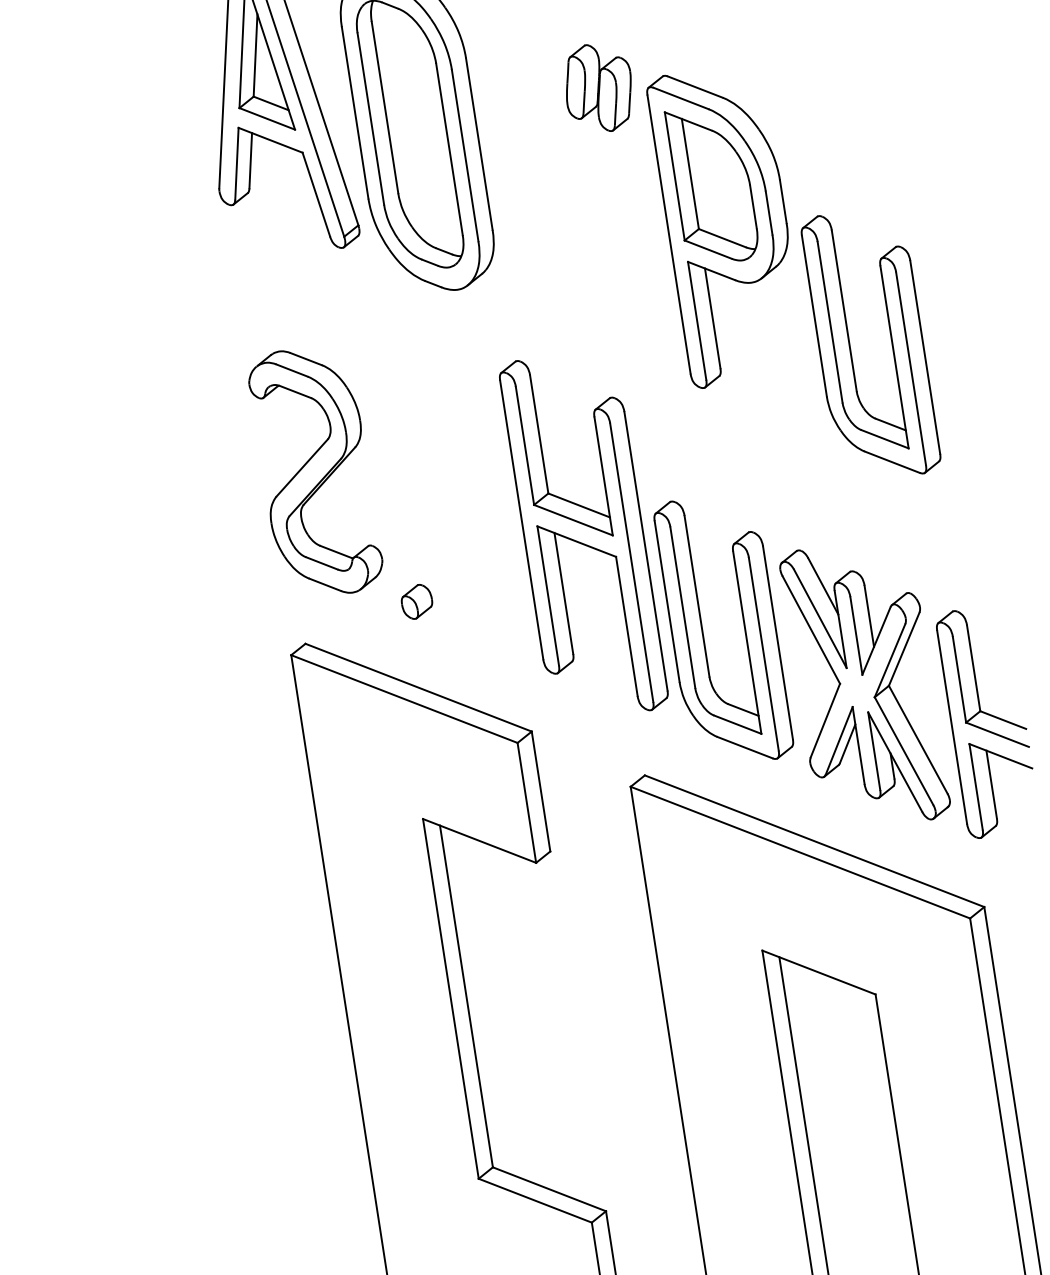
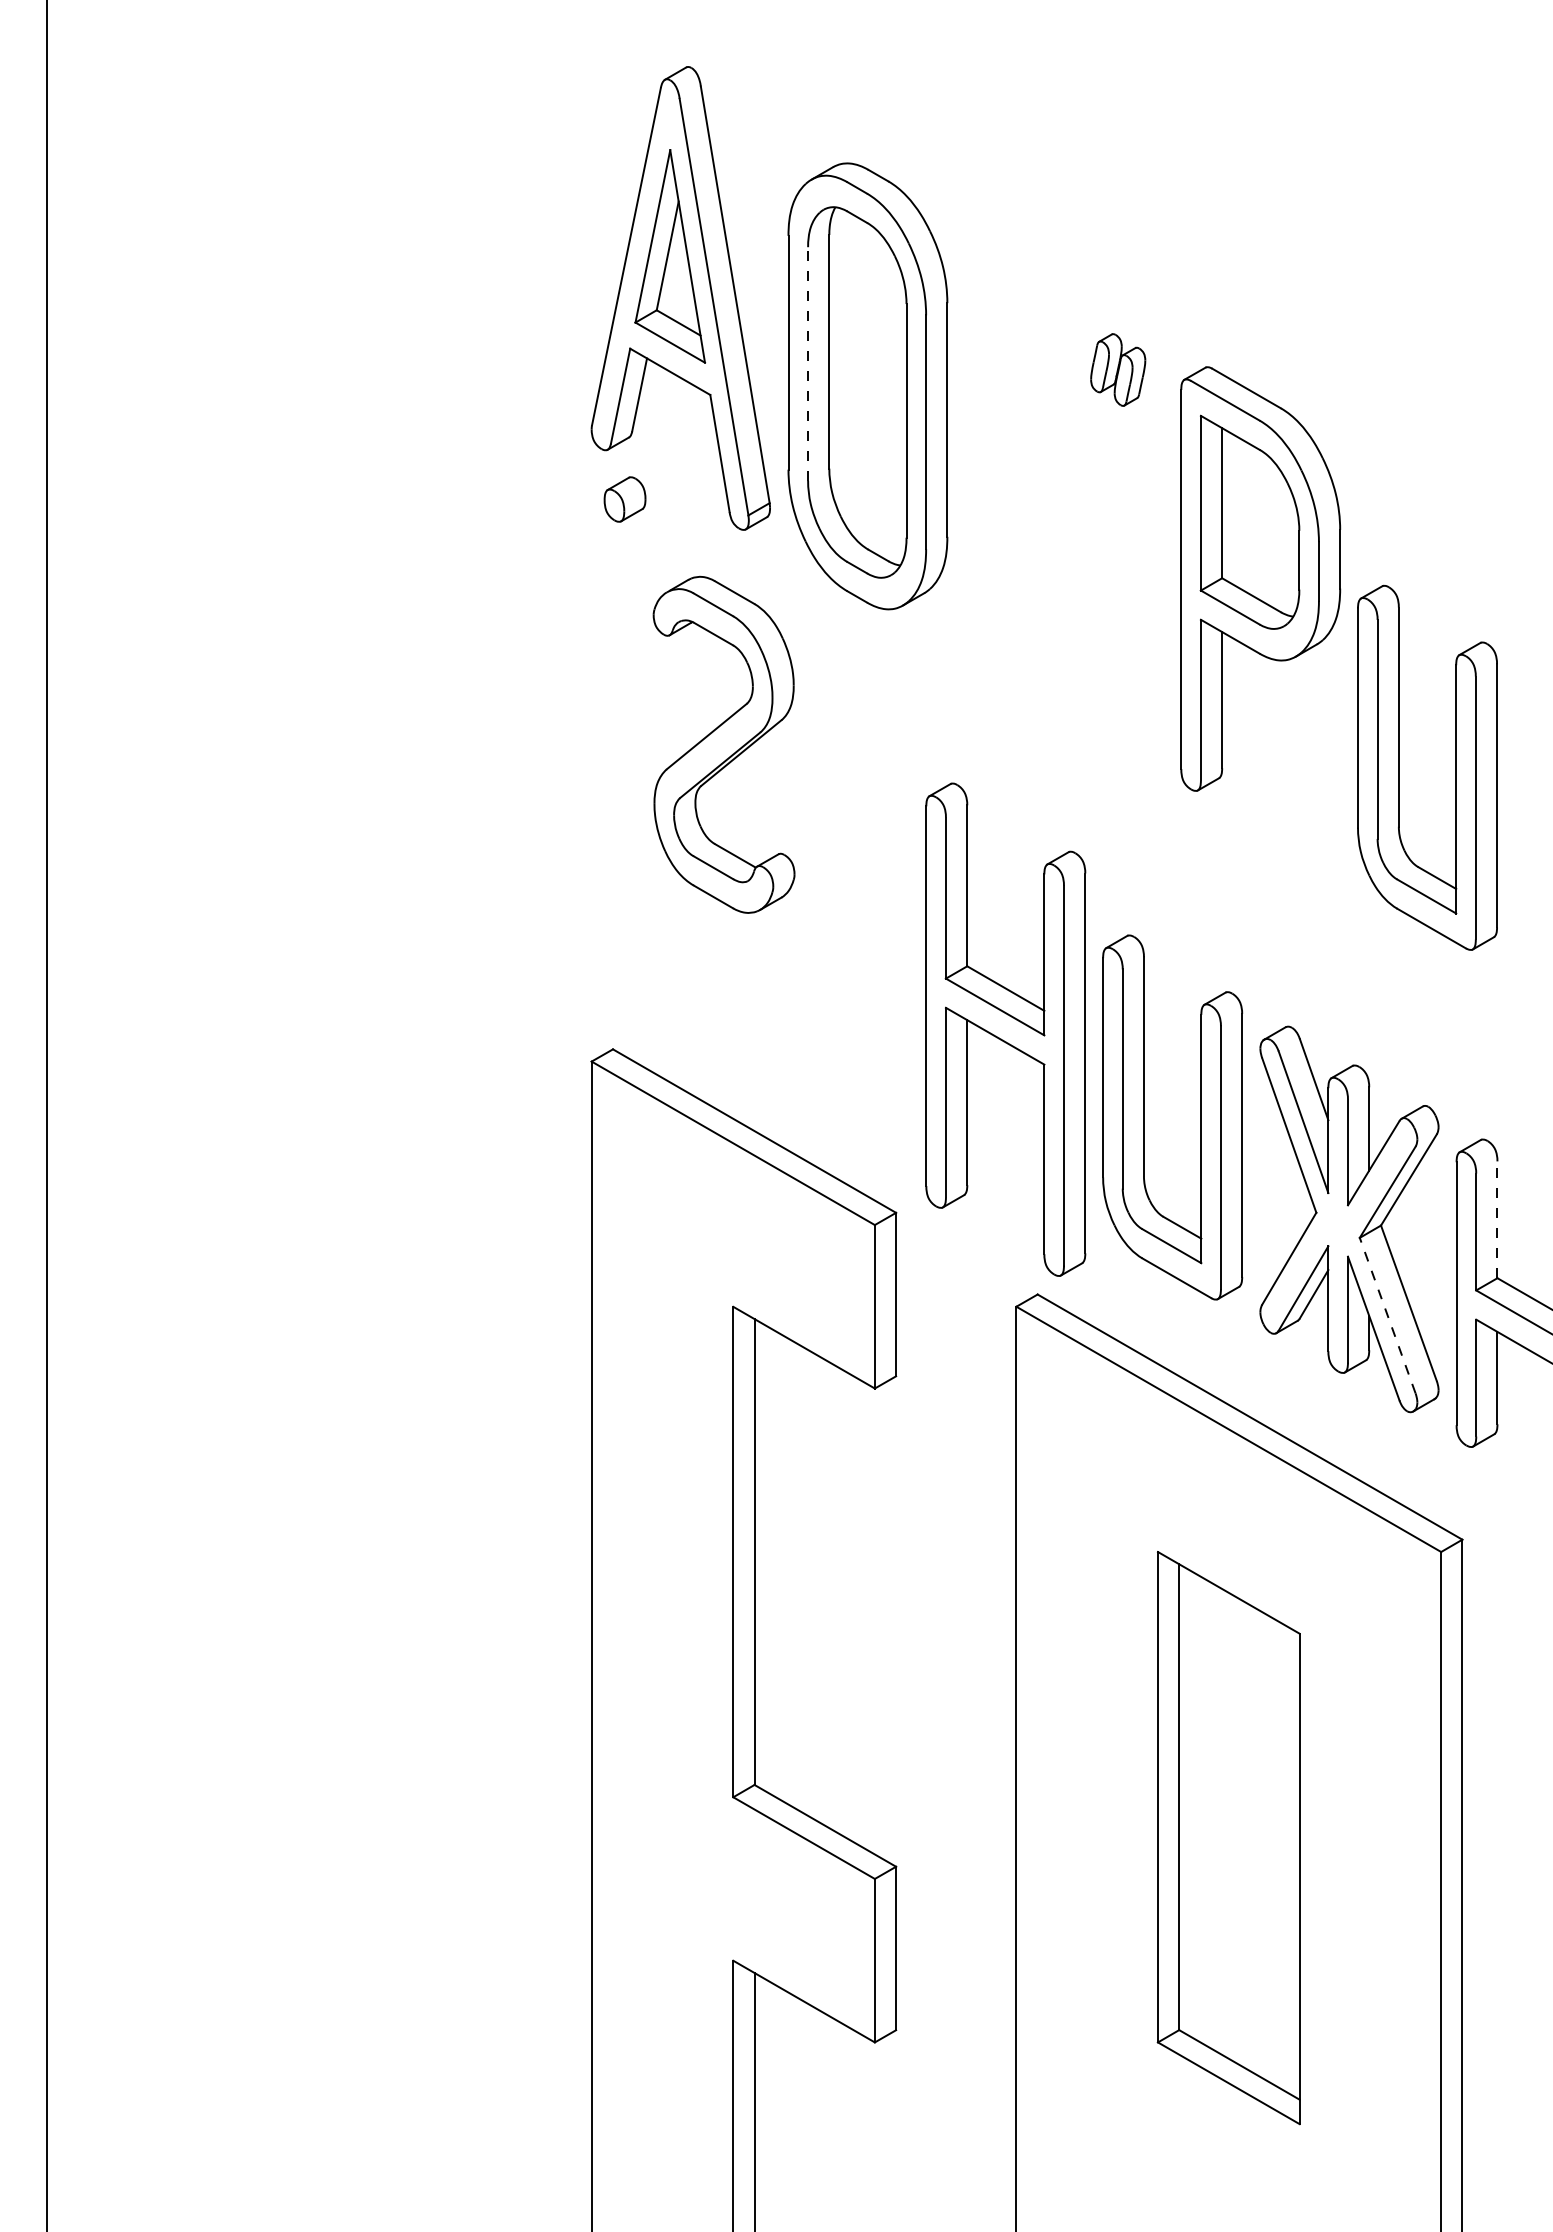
part: (599, 87) -> (1118, 369), size x0.6
line: (371, 119) -> (808, 364), solid -> dashed
part: (315, 471) -> (723, 744), moved
part: (583, 535) -> (1005, 1029), moved
part: (416, 601) -> (624, 499), moved
line: (973, 668) -> (1497, 1219), solid -> dashed
line: (903, 751) -> (1387, 1315), solid -> dashed

